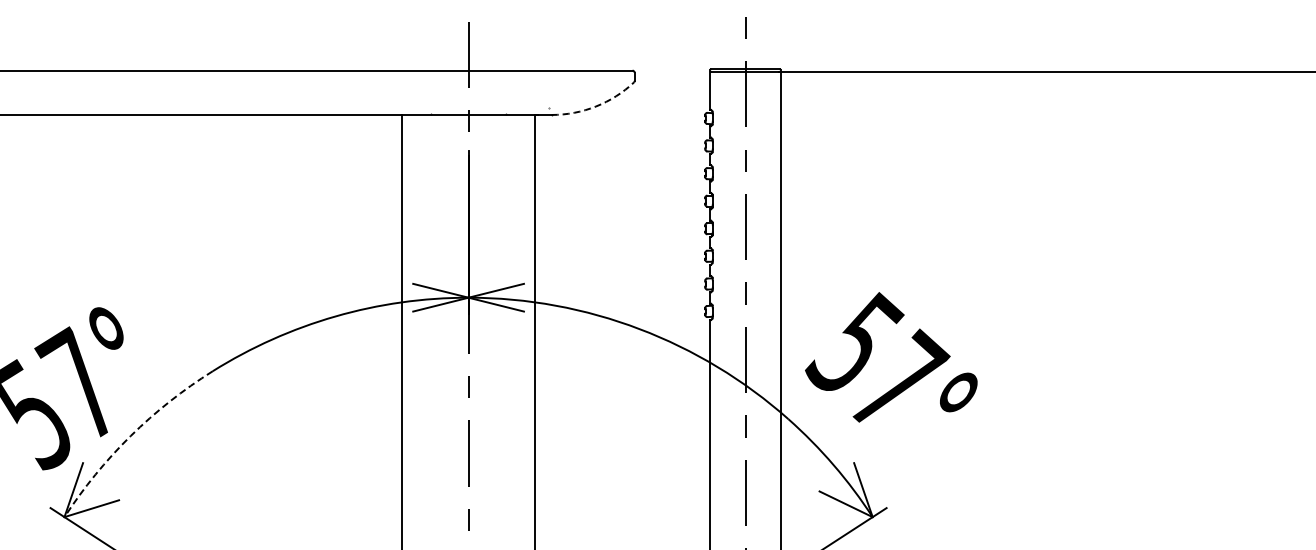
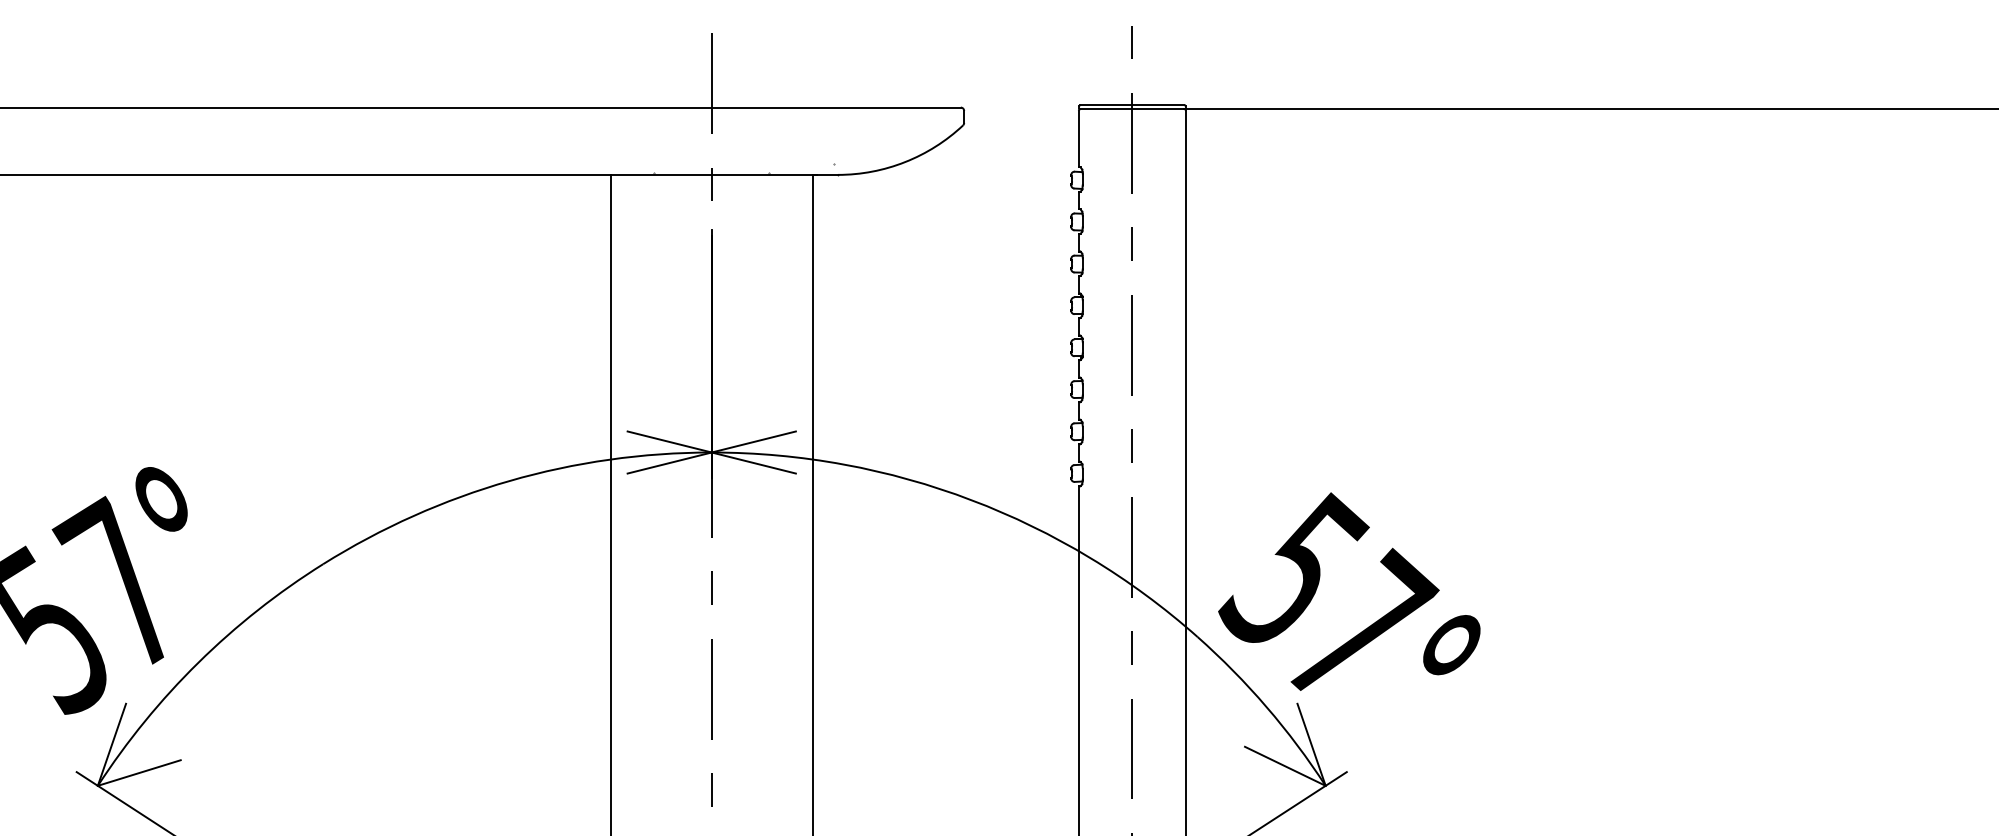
arc: (595, 106) -> (904, 162), dashed -> solid
text: (891, 357) -> (1349, 591), moved
arc: (130, 436) -> (198, 663), dashed -> solid

